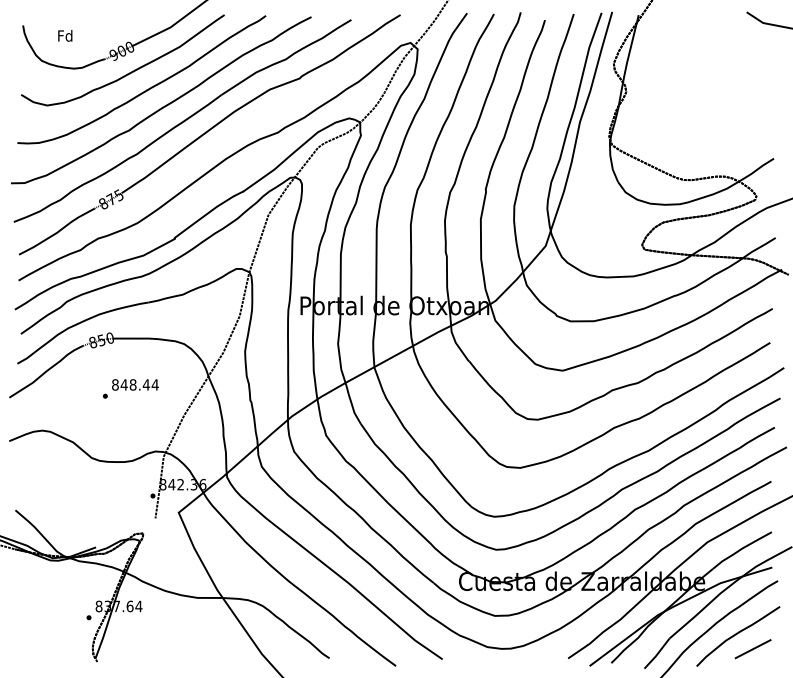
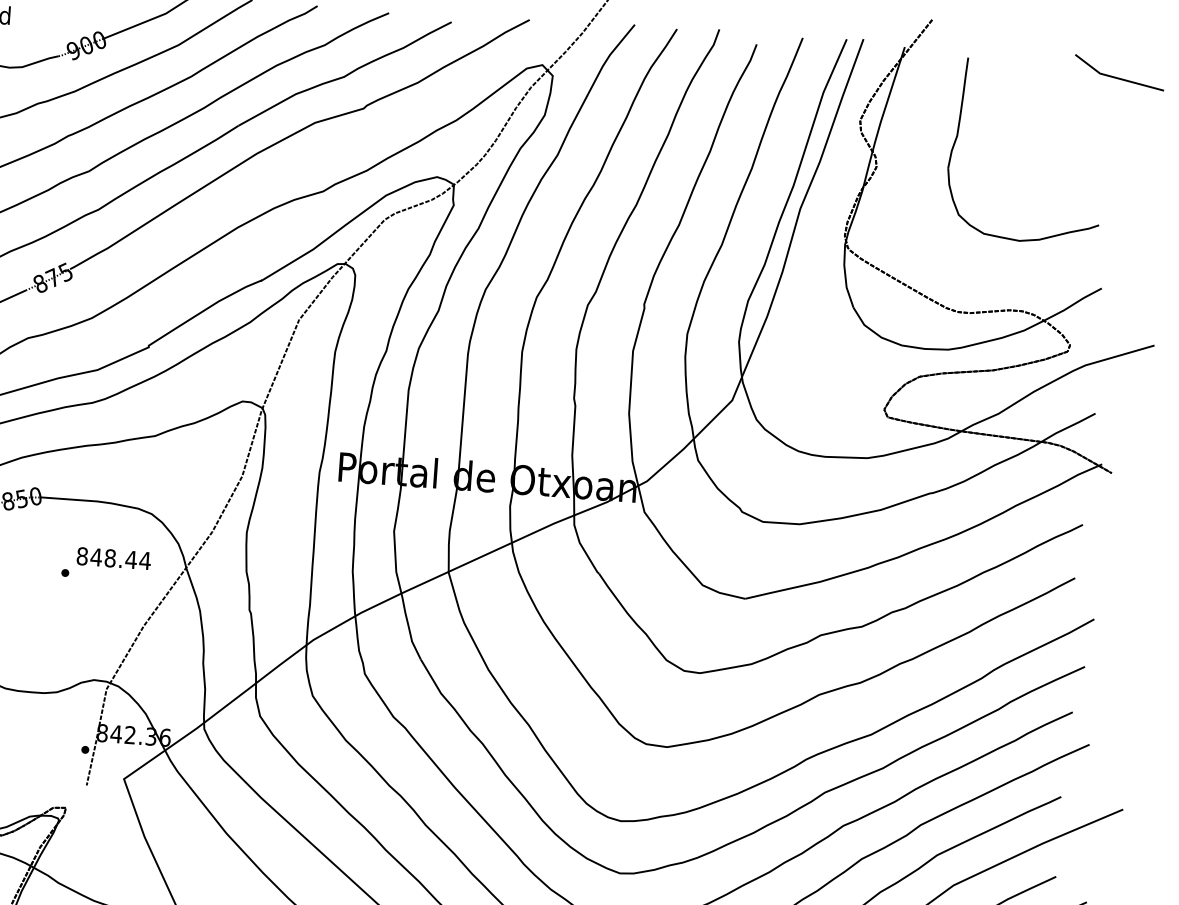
part: (676, 70) -> (958, 138), added
text: (130, 388) -> (105, 563), moved

